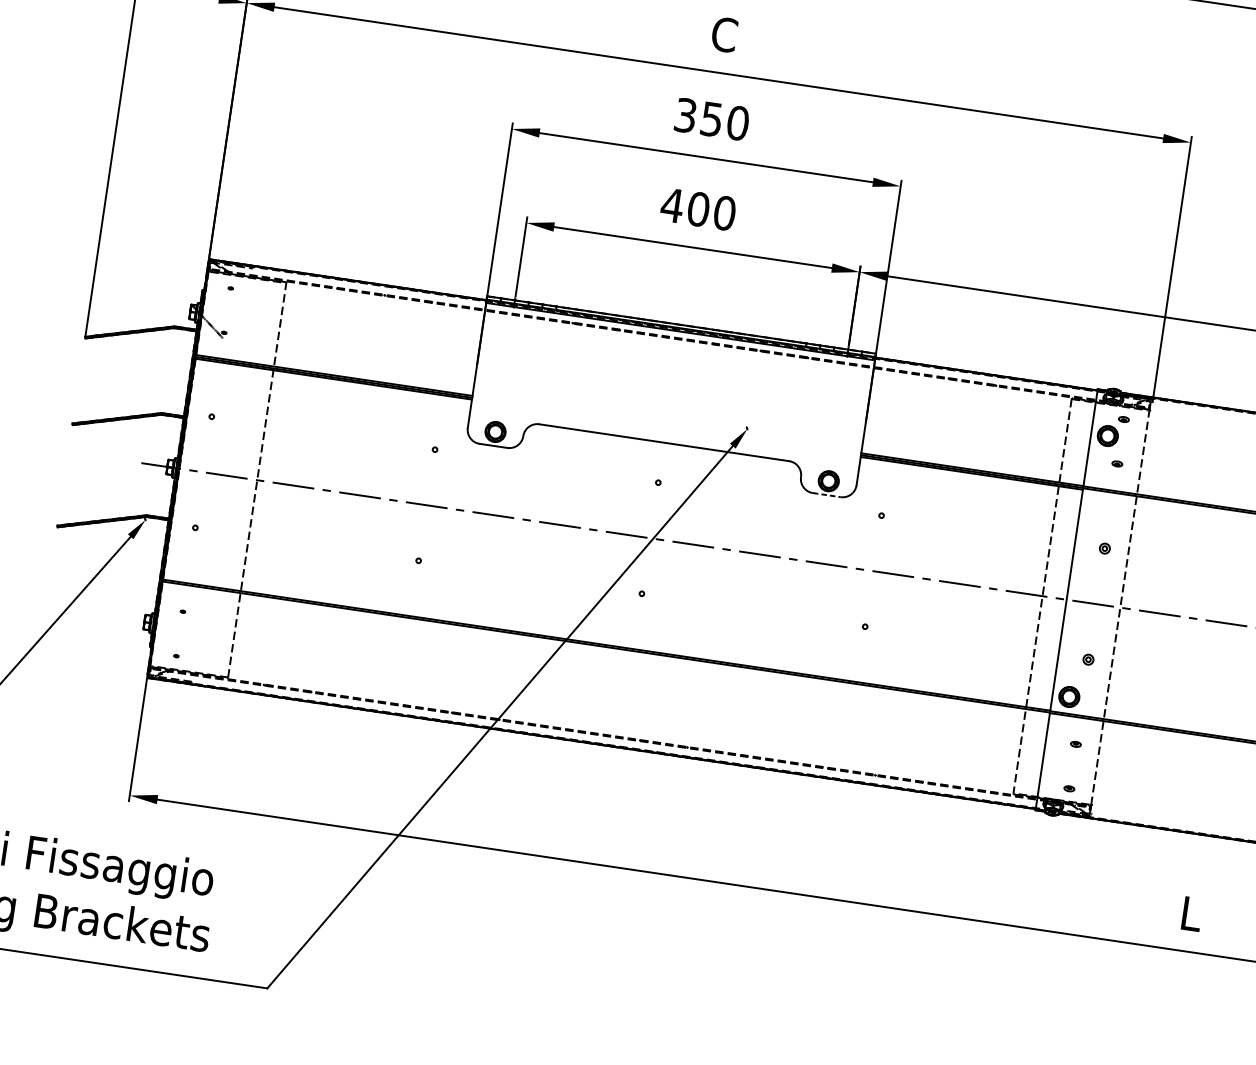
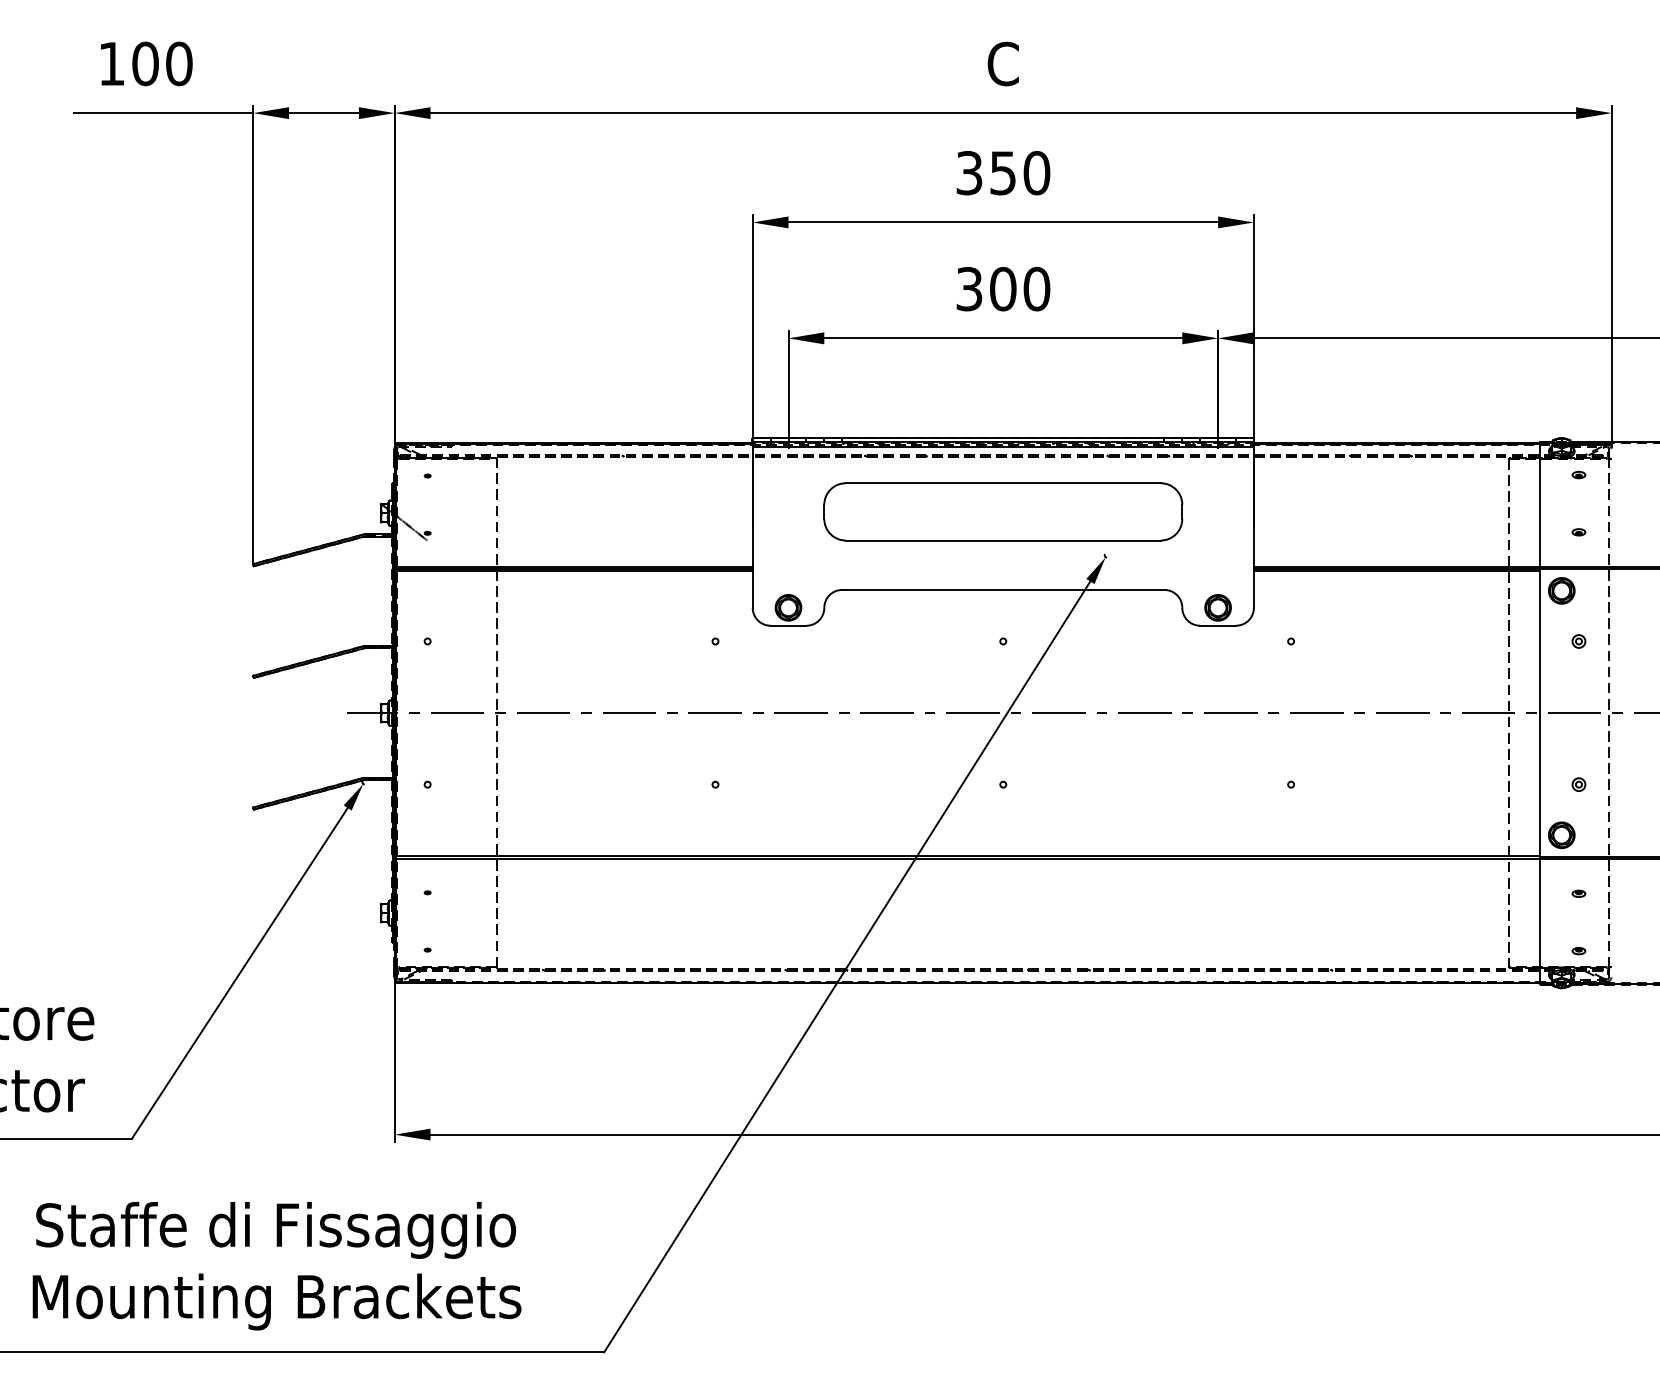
text: (672, 205) -> (969, 289), 400 -> 300
part: (673, 381) -> (1003, 511), added
part: (1107, 435) -> (1561, 590), moved
line: (827, 494) -> (1218, 625), dashed -> solid

